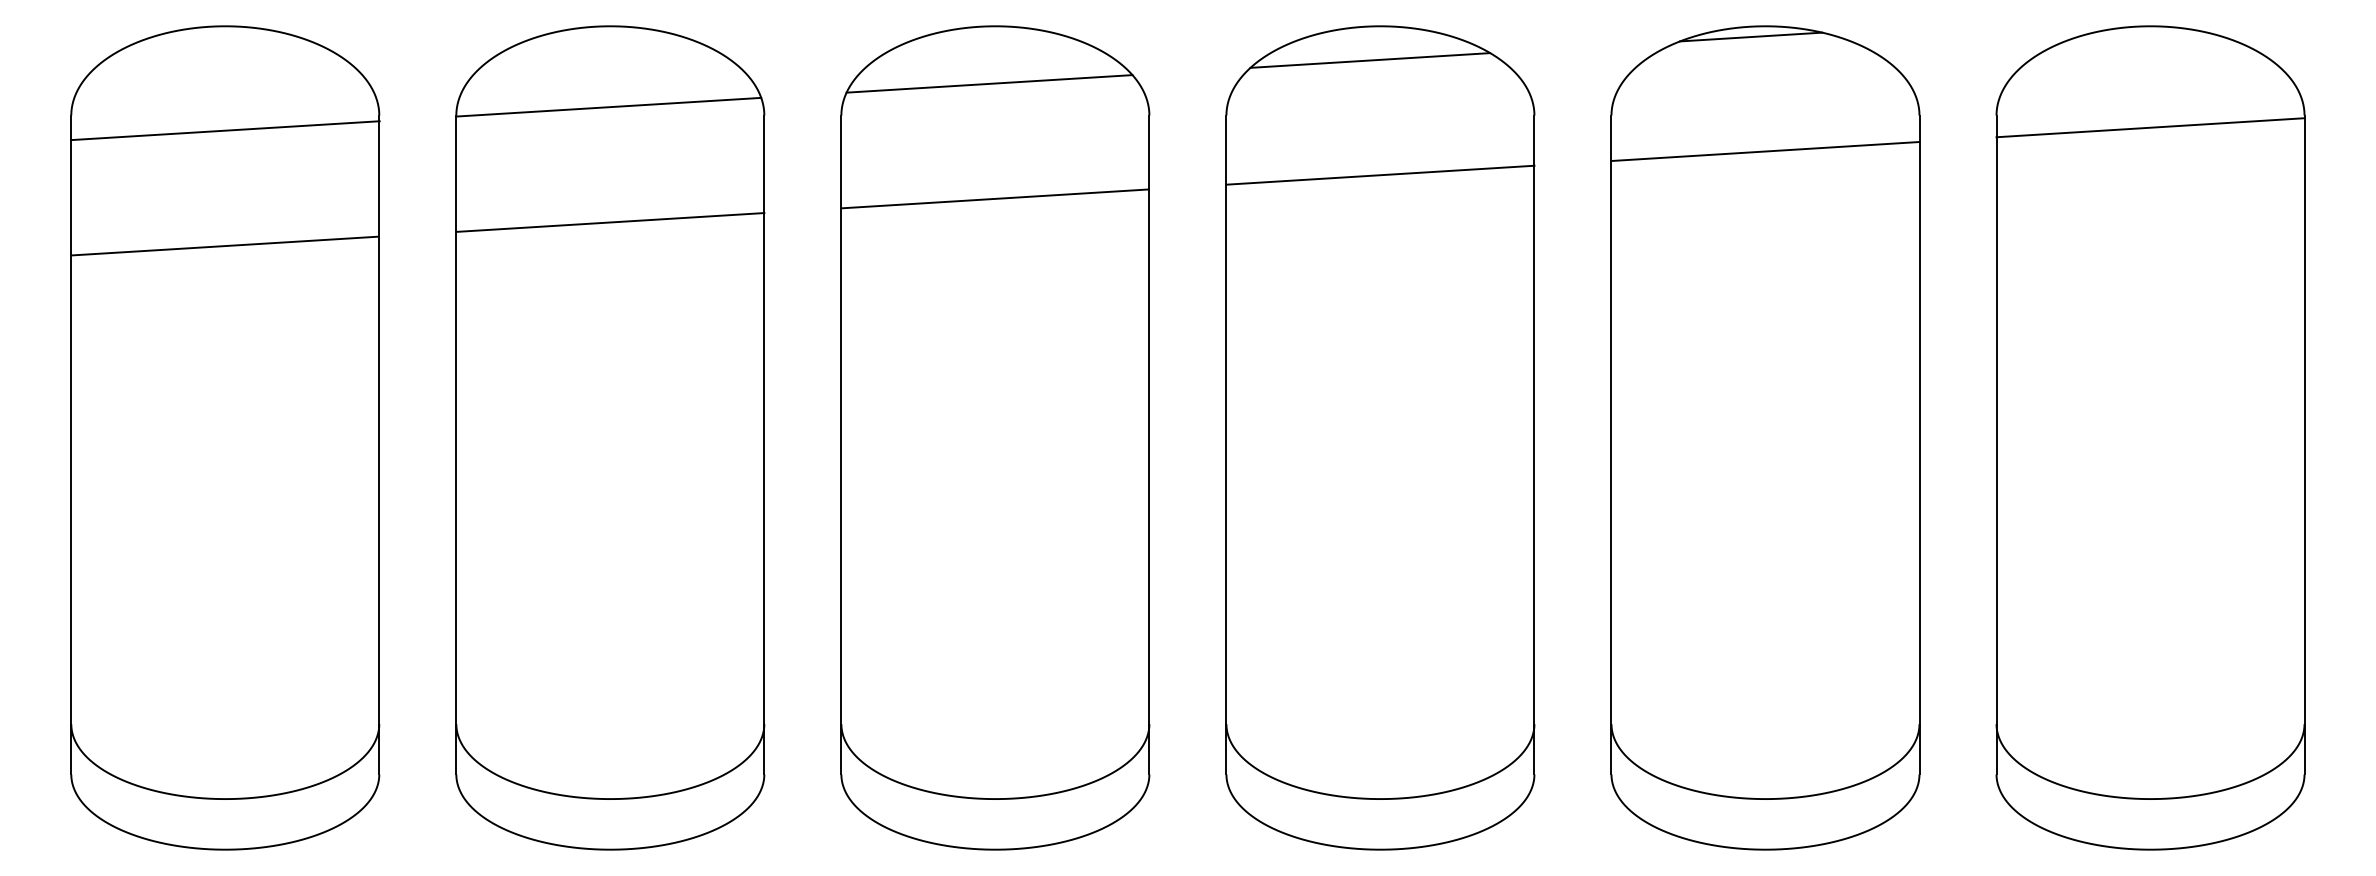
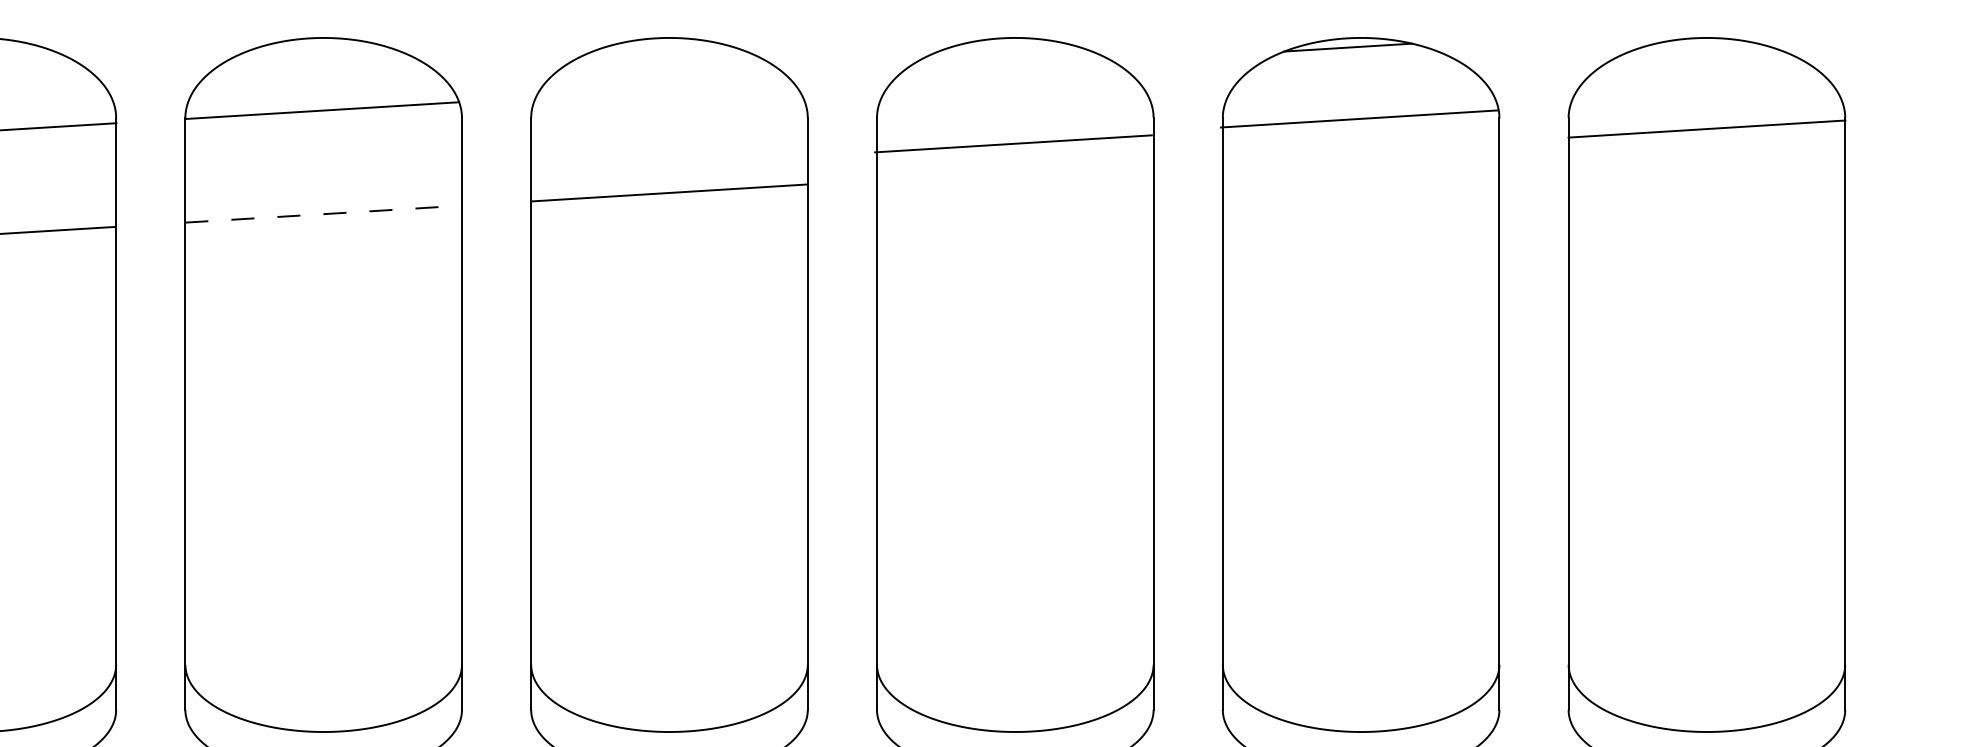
line: (1370, 60) -> (1006, 68), removed
line: (989, 83) -> (664, 89), removed
line: (1765, 151) -> (1359, 118), moved
line: (1380, 174) -> (1013, 143), moved
line: (610, 222) -> (323, 214), solid -> dashed

